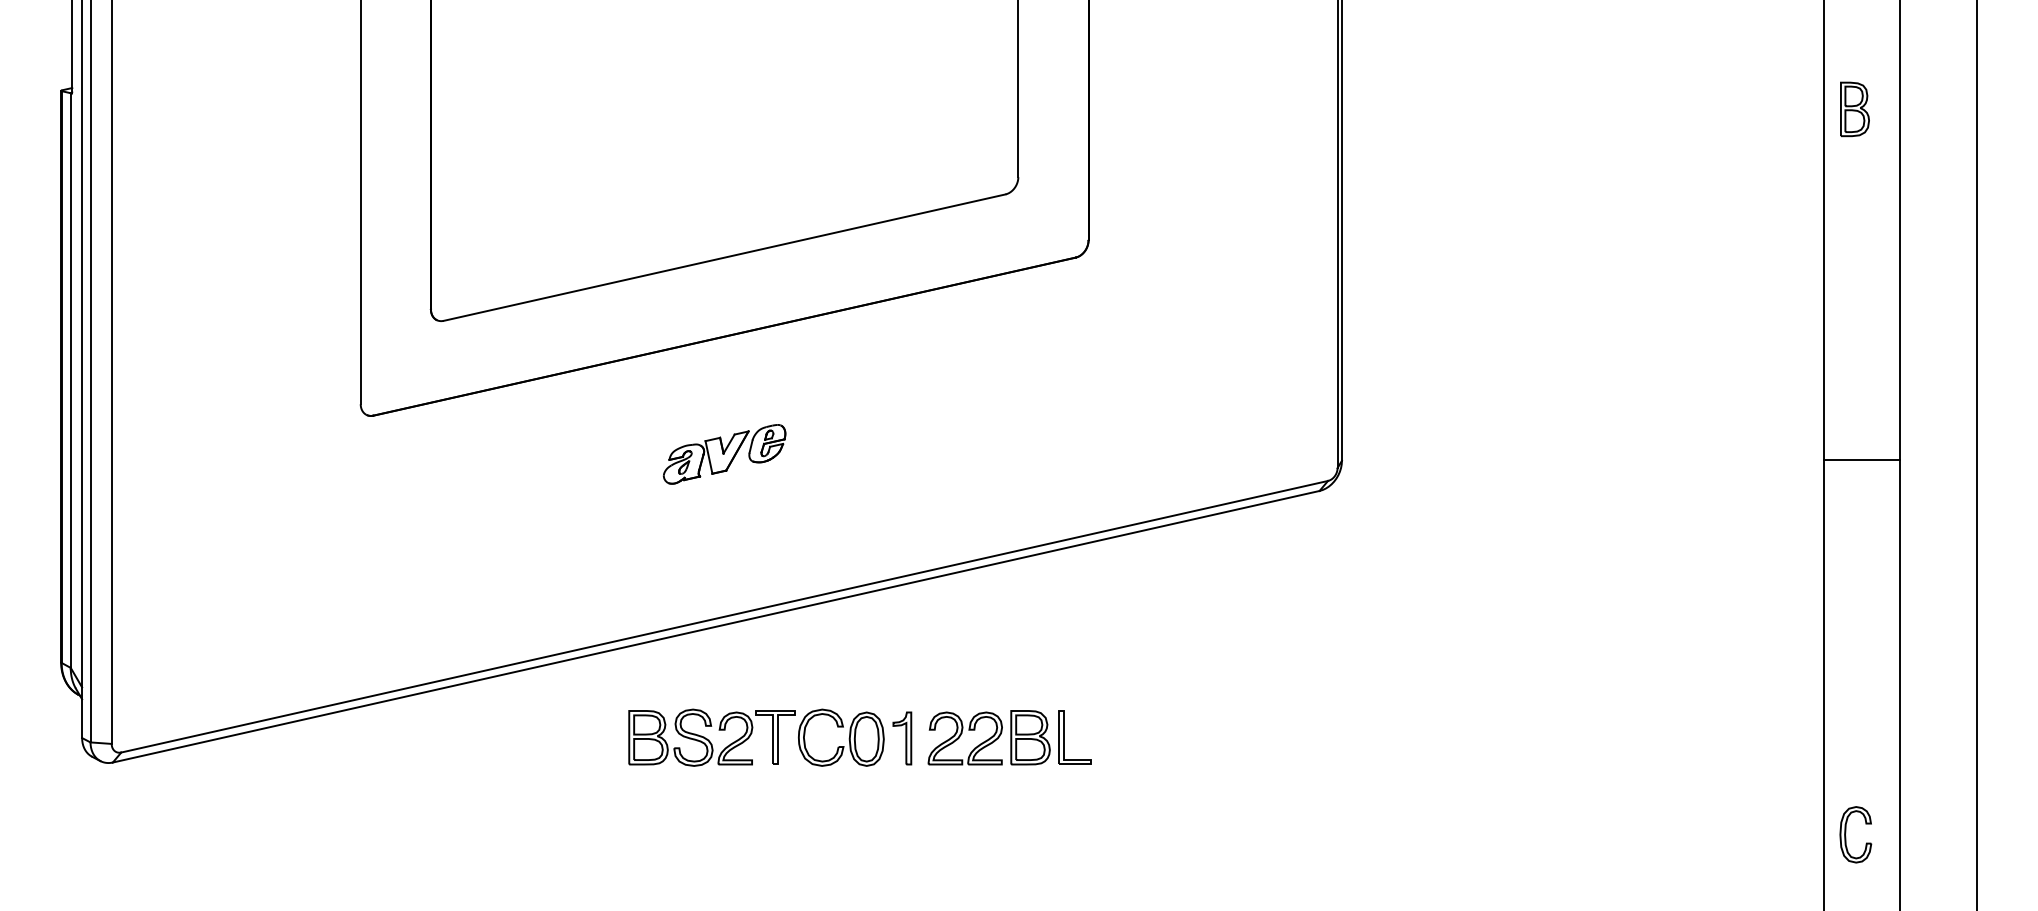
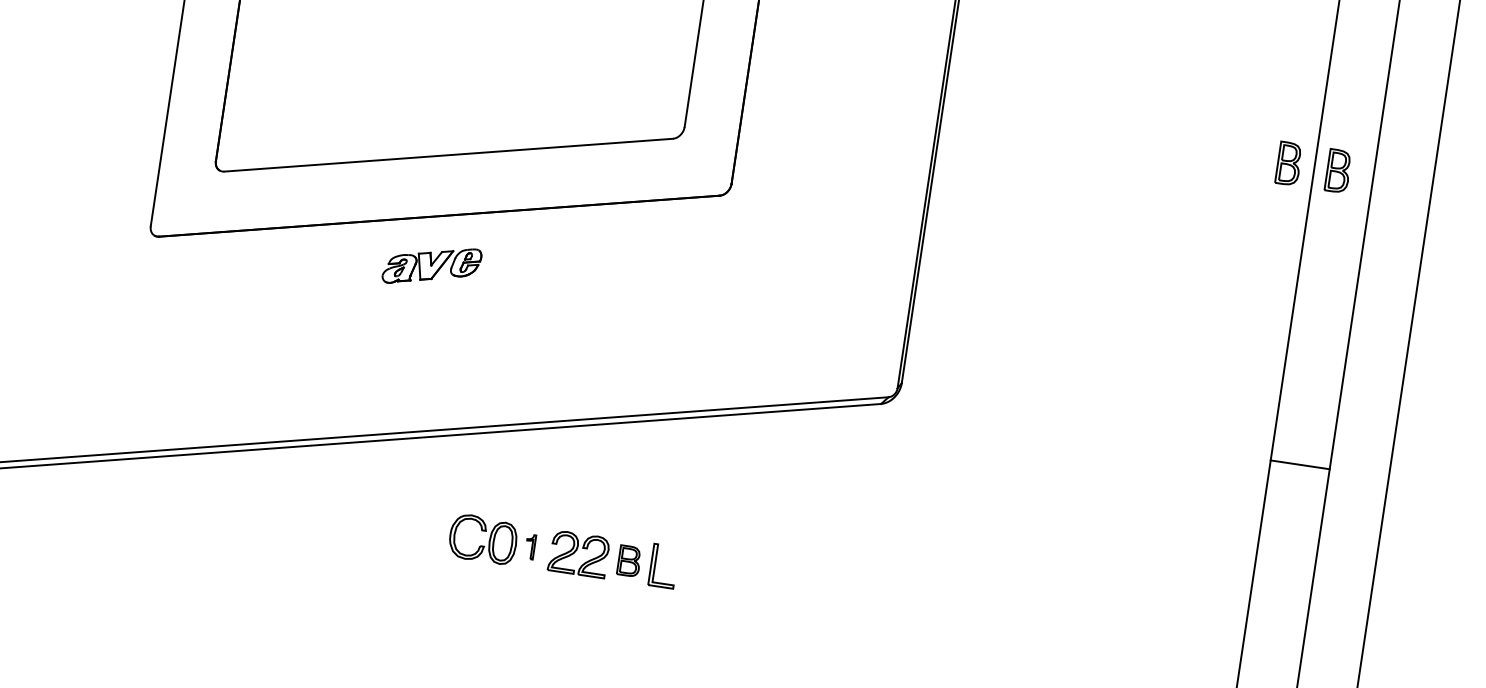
part: (1790, 109) -> (1288, 163), added
part: (724, 454) -> (431, 266), moved
line: (1862, 459) -> (1300, 464), moved
part: (711, 737) -> (383, 524), removed
part: (1030, 737) -> (629, 560), size x0.7
part: (902, 738) -> (530, 546), size x0.6

